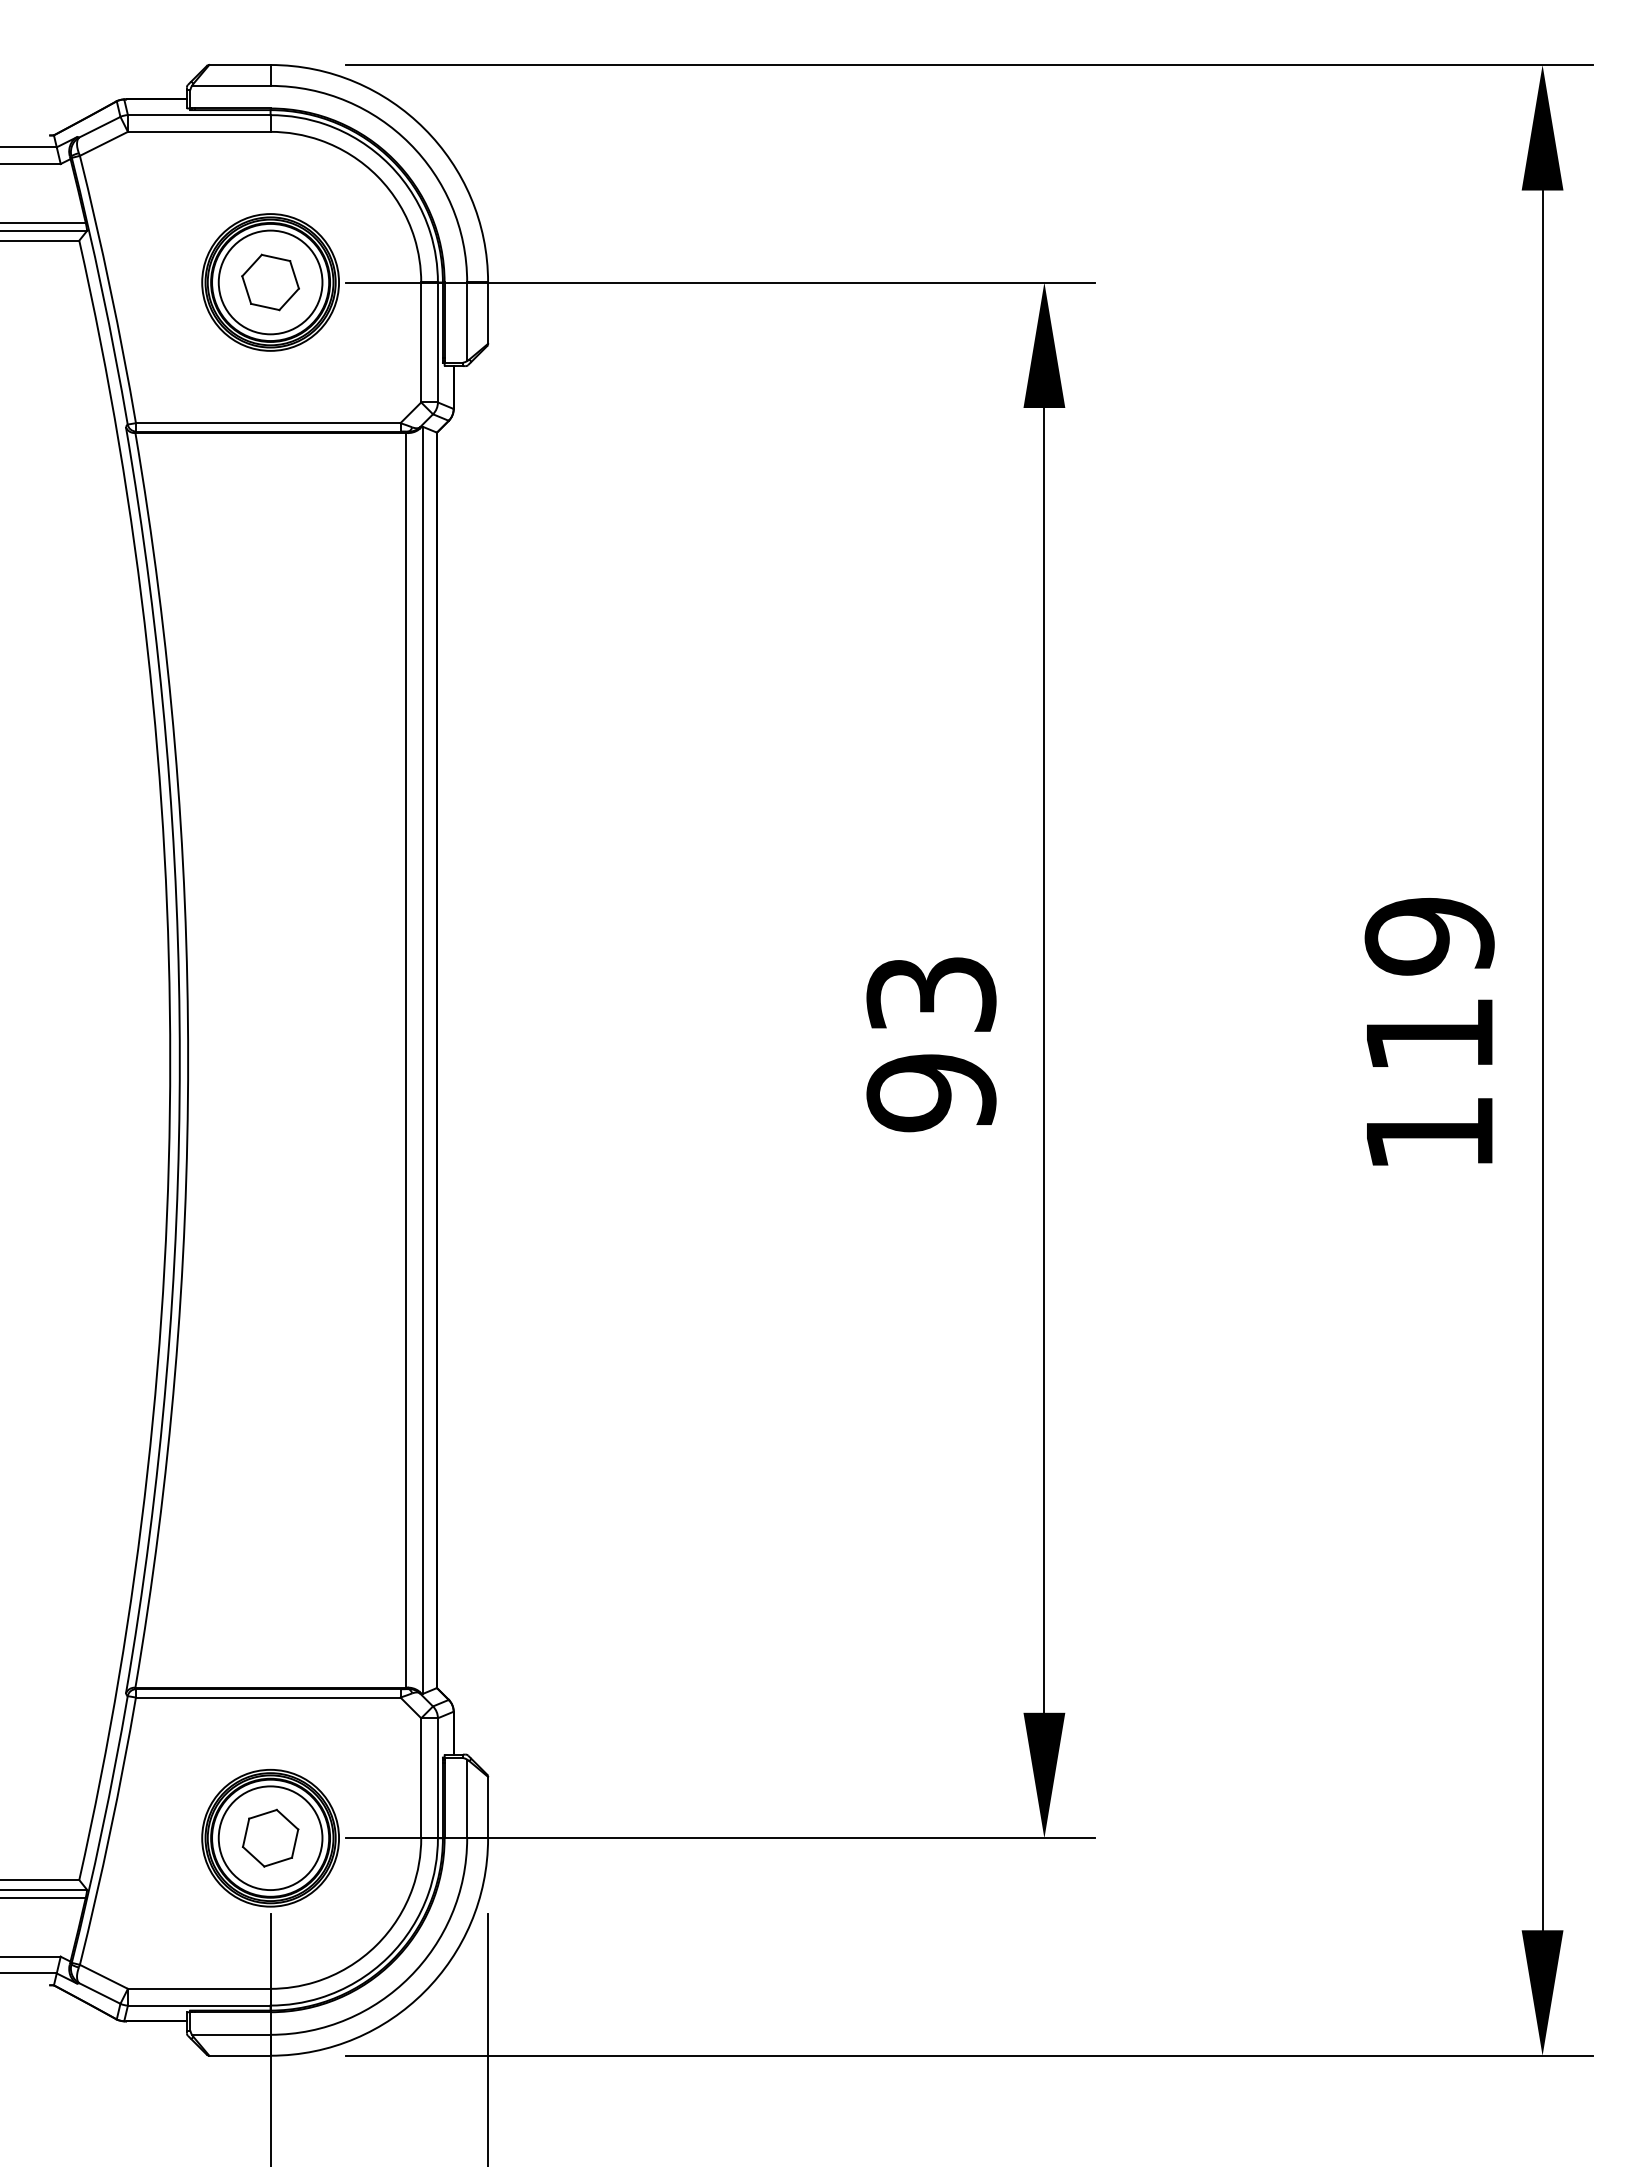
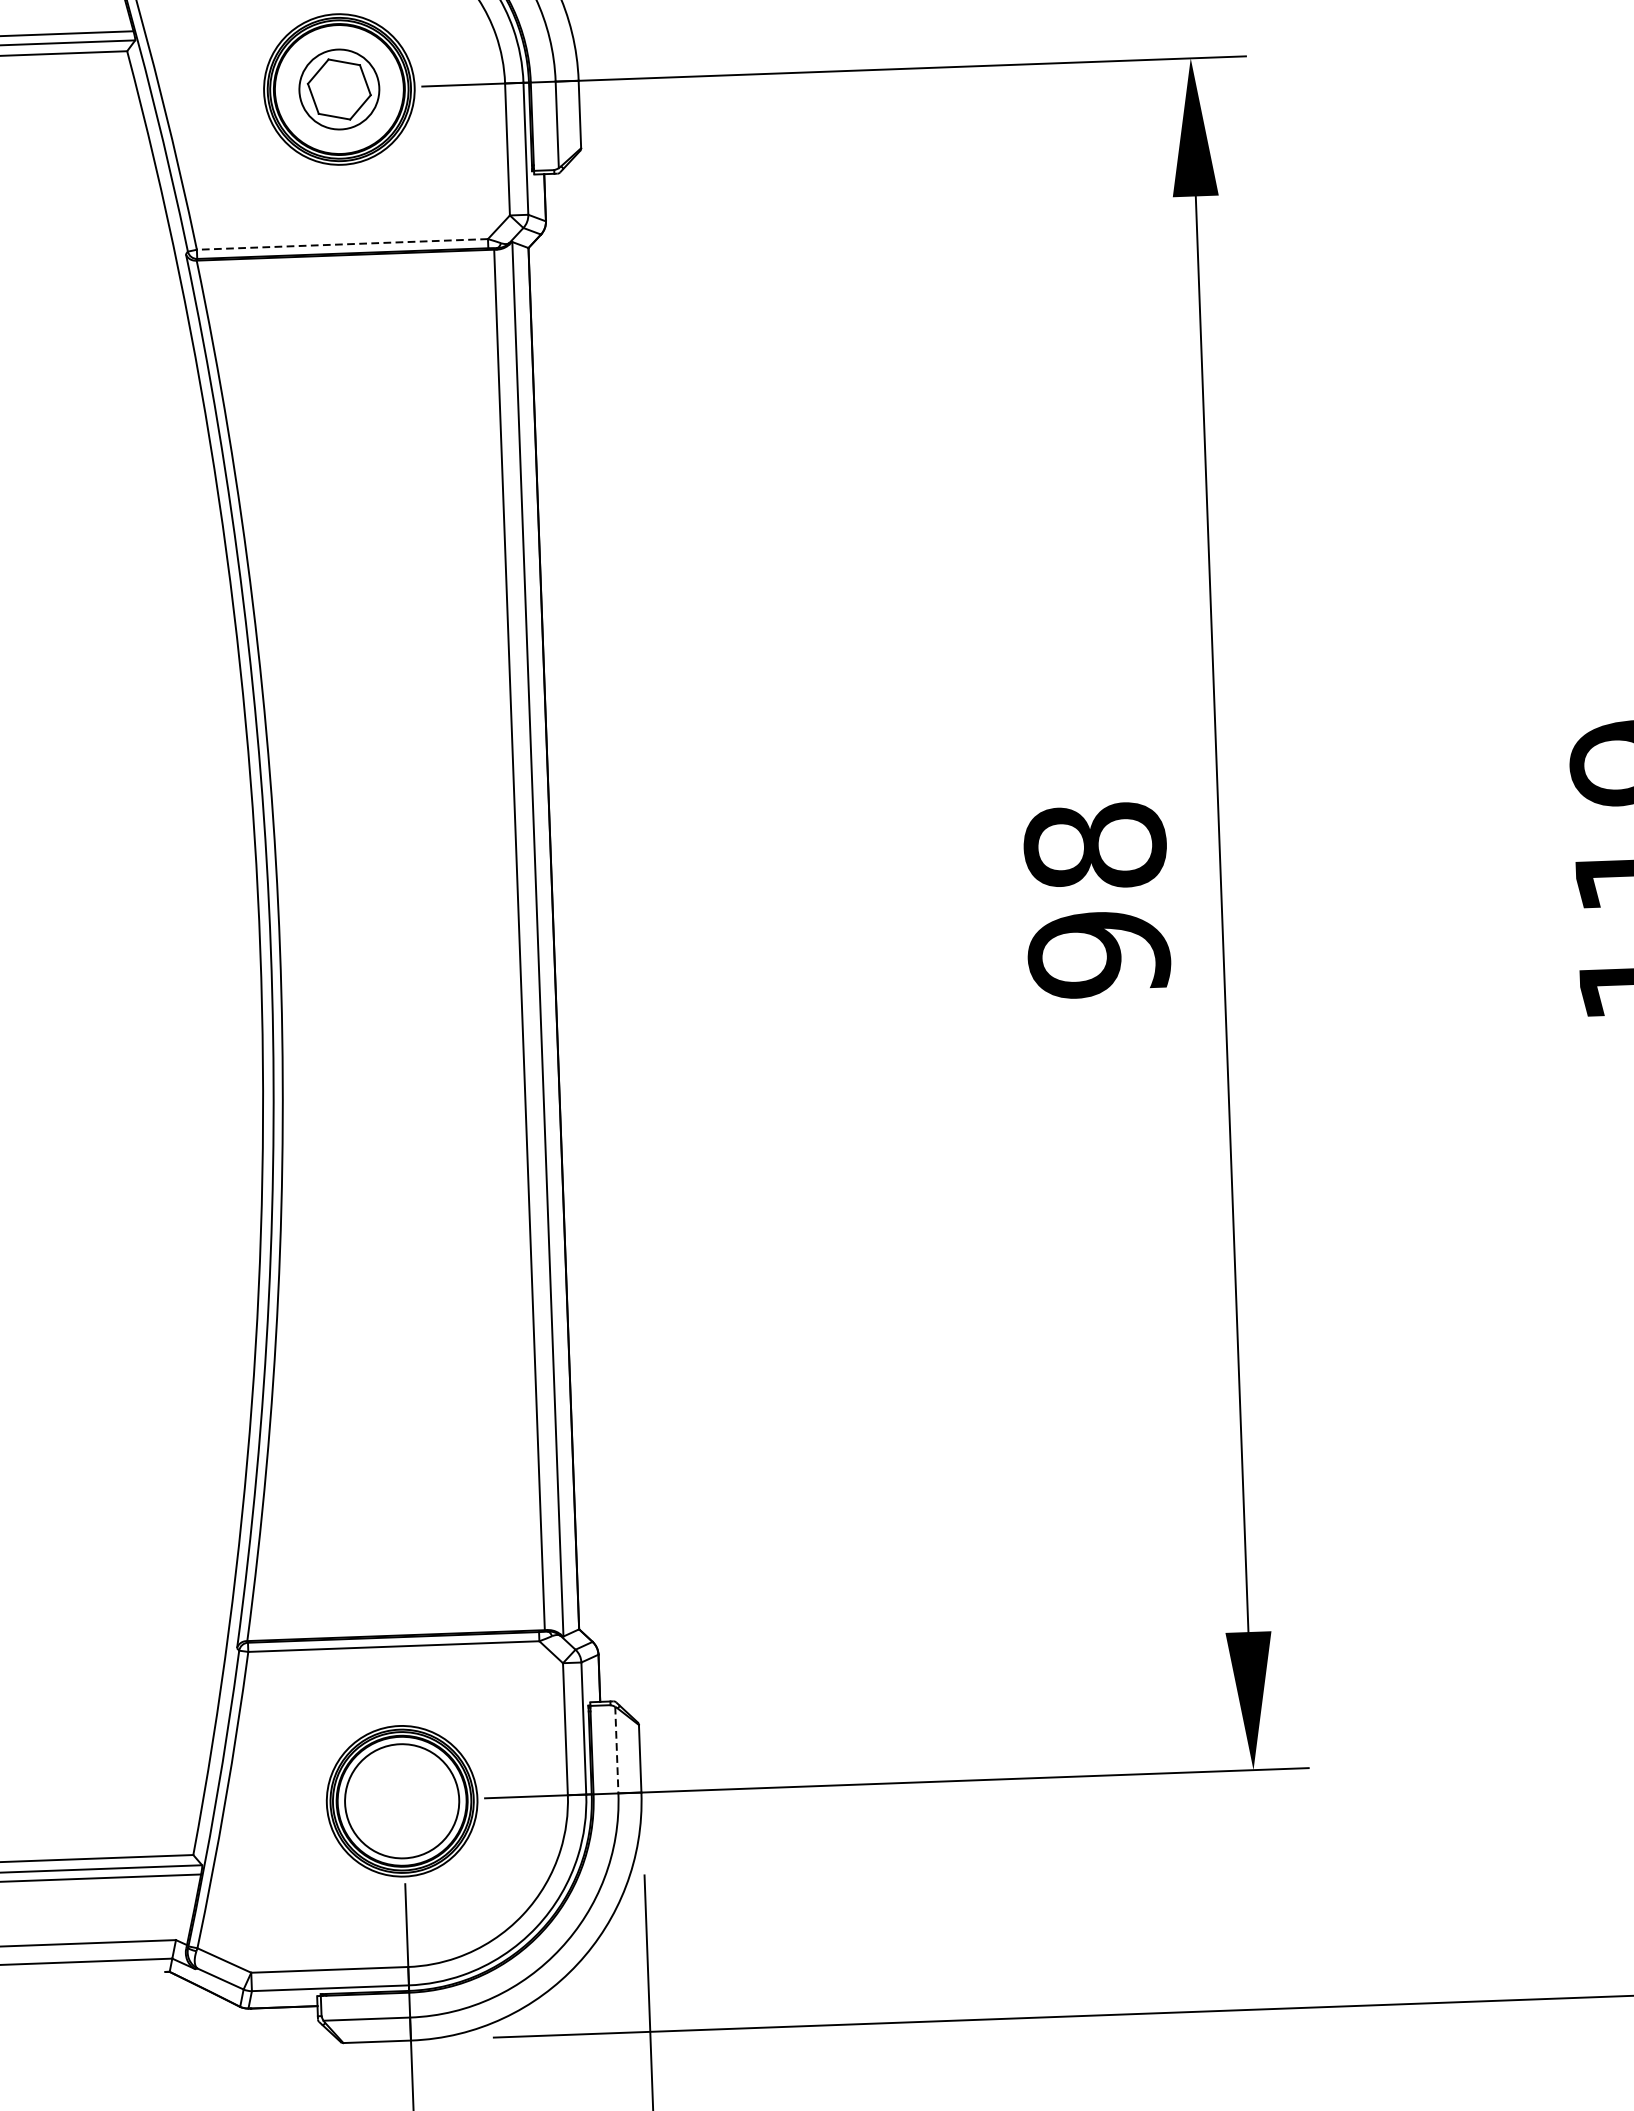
circle: (270, 282) -> (339, 89), size x0.7
line: (267, 423) -> (341, 244), solid -> dashed
text: (931, 993) -> (1095, 845), 93 -> 98
line: (467, 1799) -> (617, 1750), solid -> dashed
part: (270, 1837) -> (401, 1800), removed

